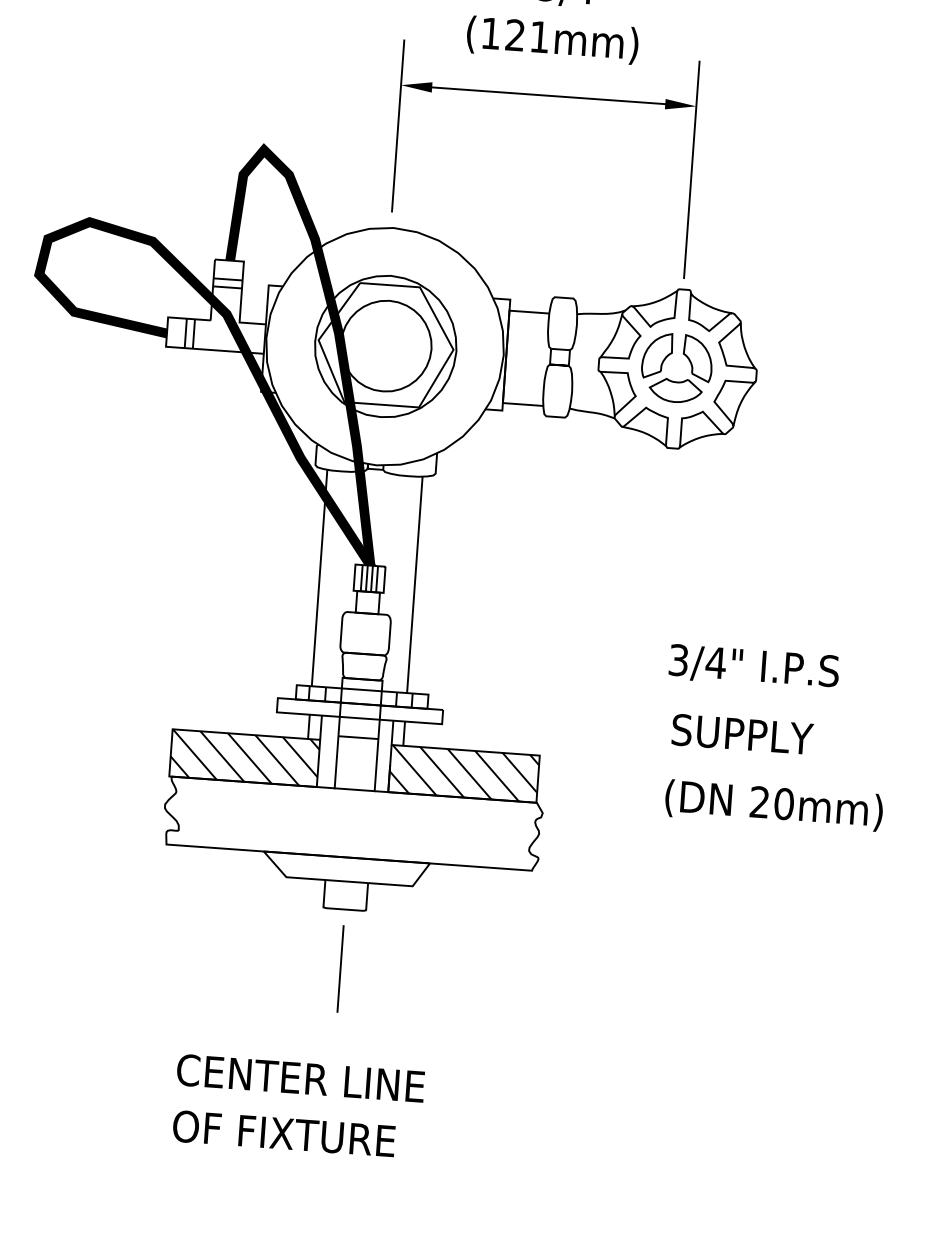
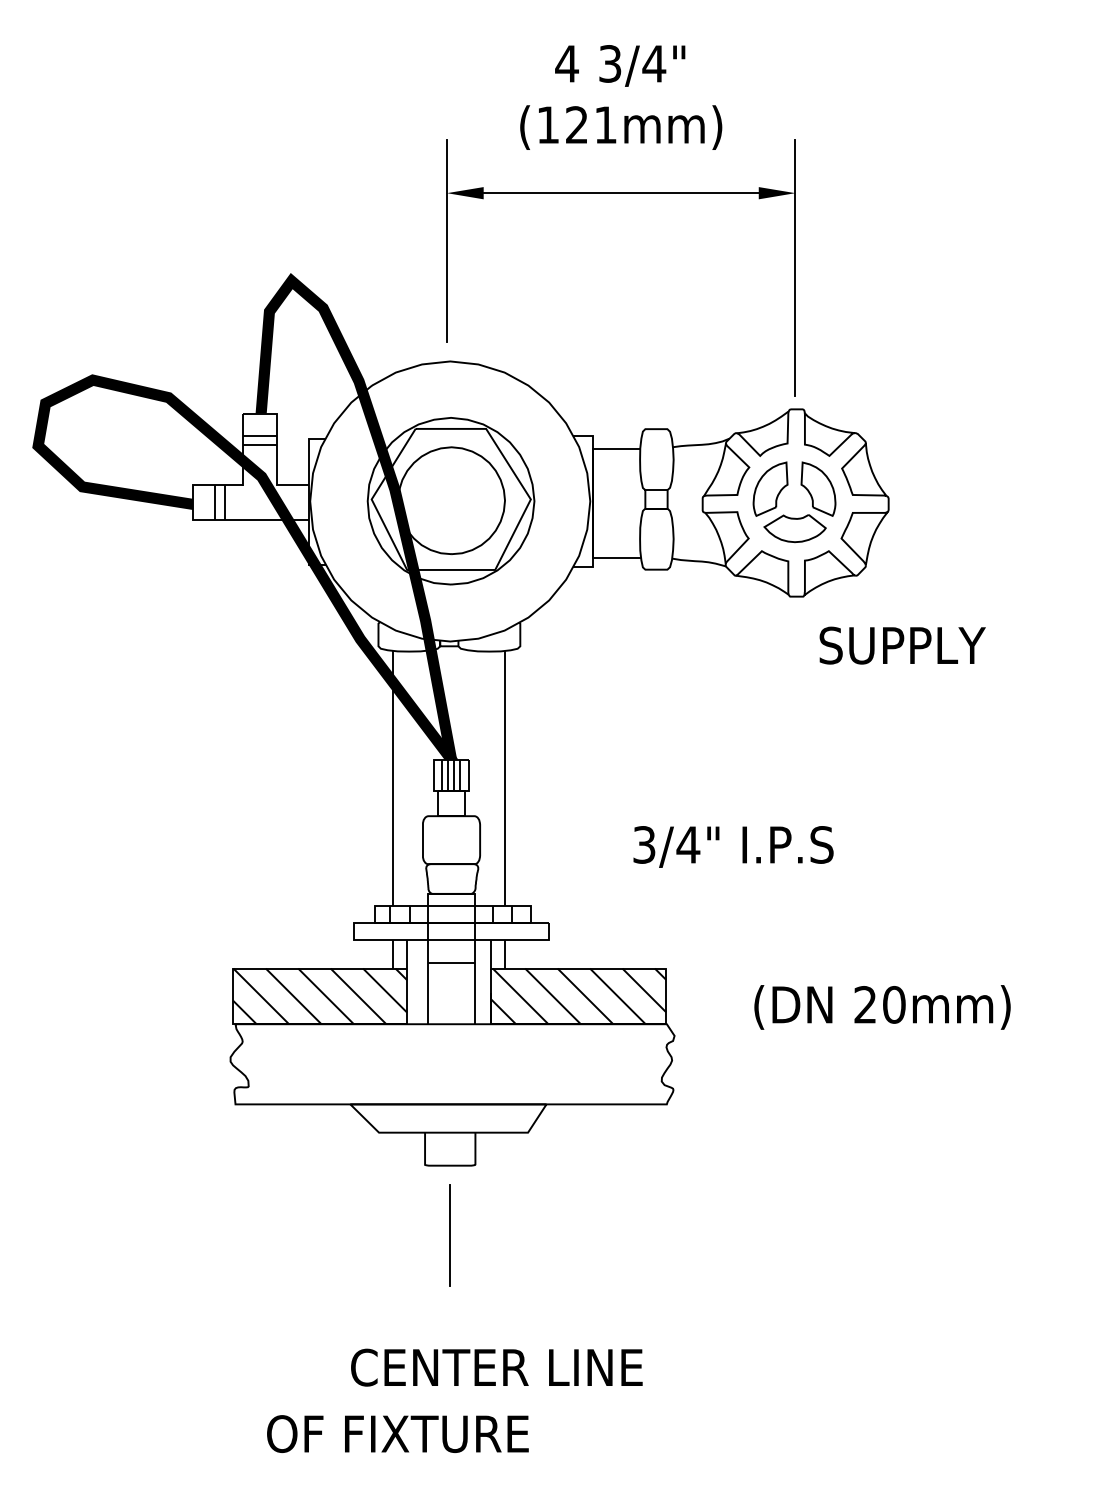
text: (754, 666) -> (733, 846), moved
text: (742, 734) -> (902, 645), moved
text: (774, 805) -> (882, 1007), moved
text: (300, 1078) -> (496, 1367), moved

